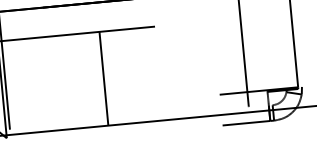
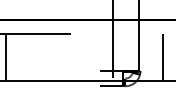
line: (104, 78) -> (6, 57), moved

